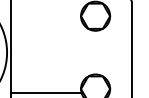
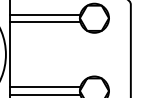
line: (46, 12) -> (45, 14), added
line: (46, 19) -> (45, 21), added
line: (46, 85) -> (45, 87), added

